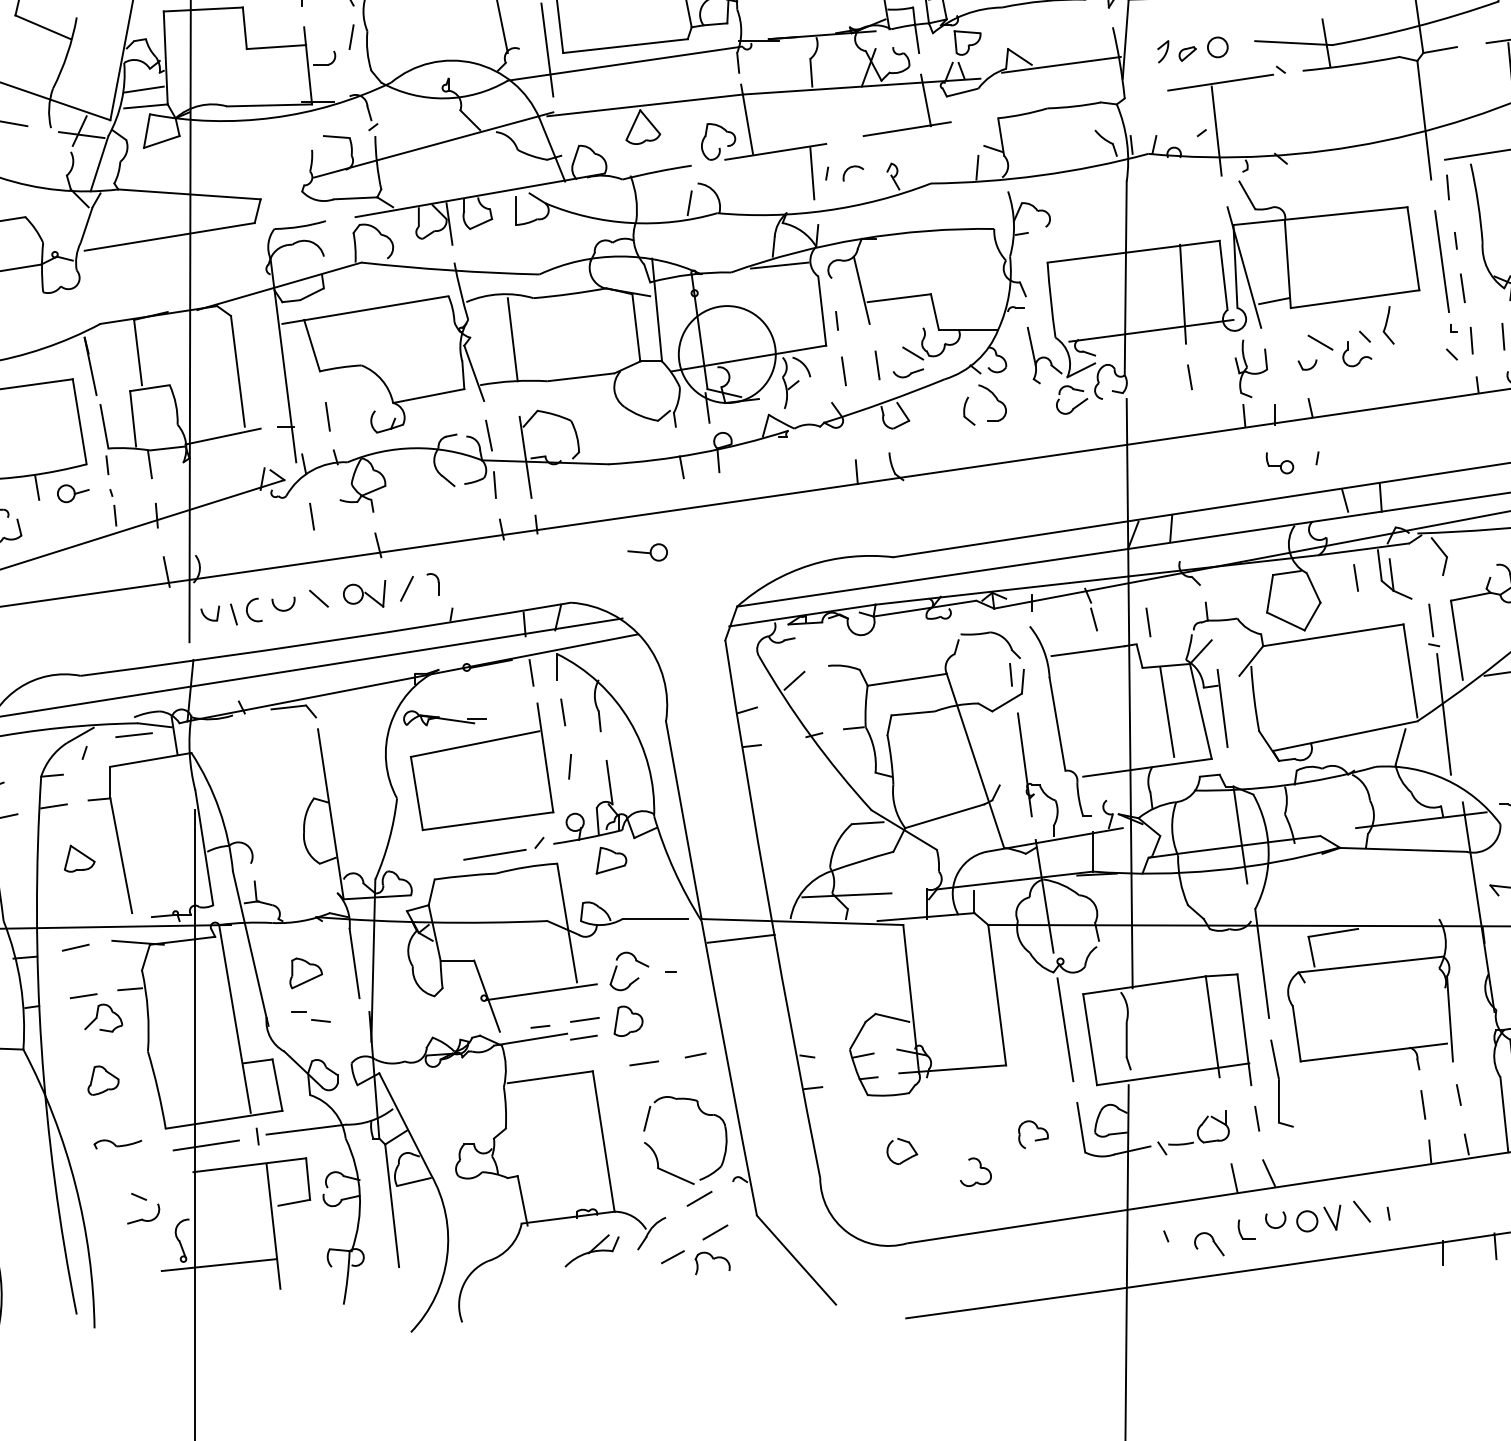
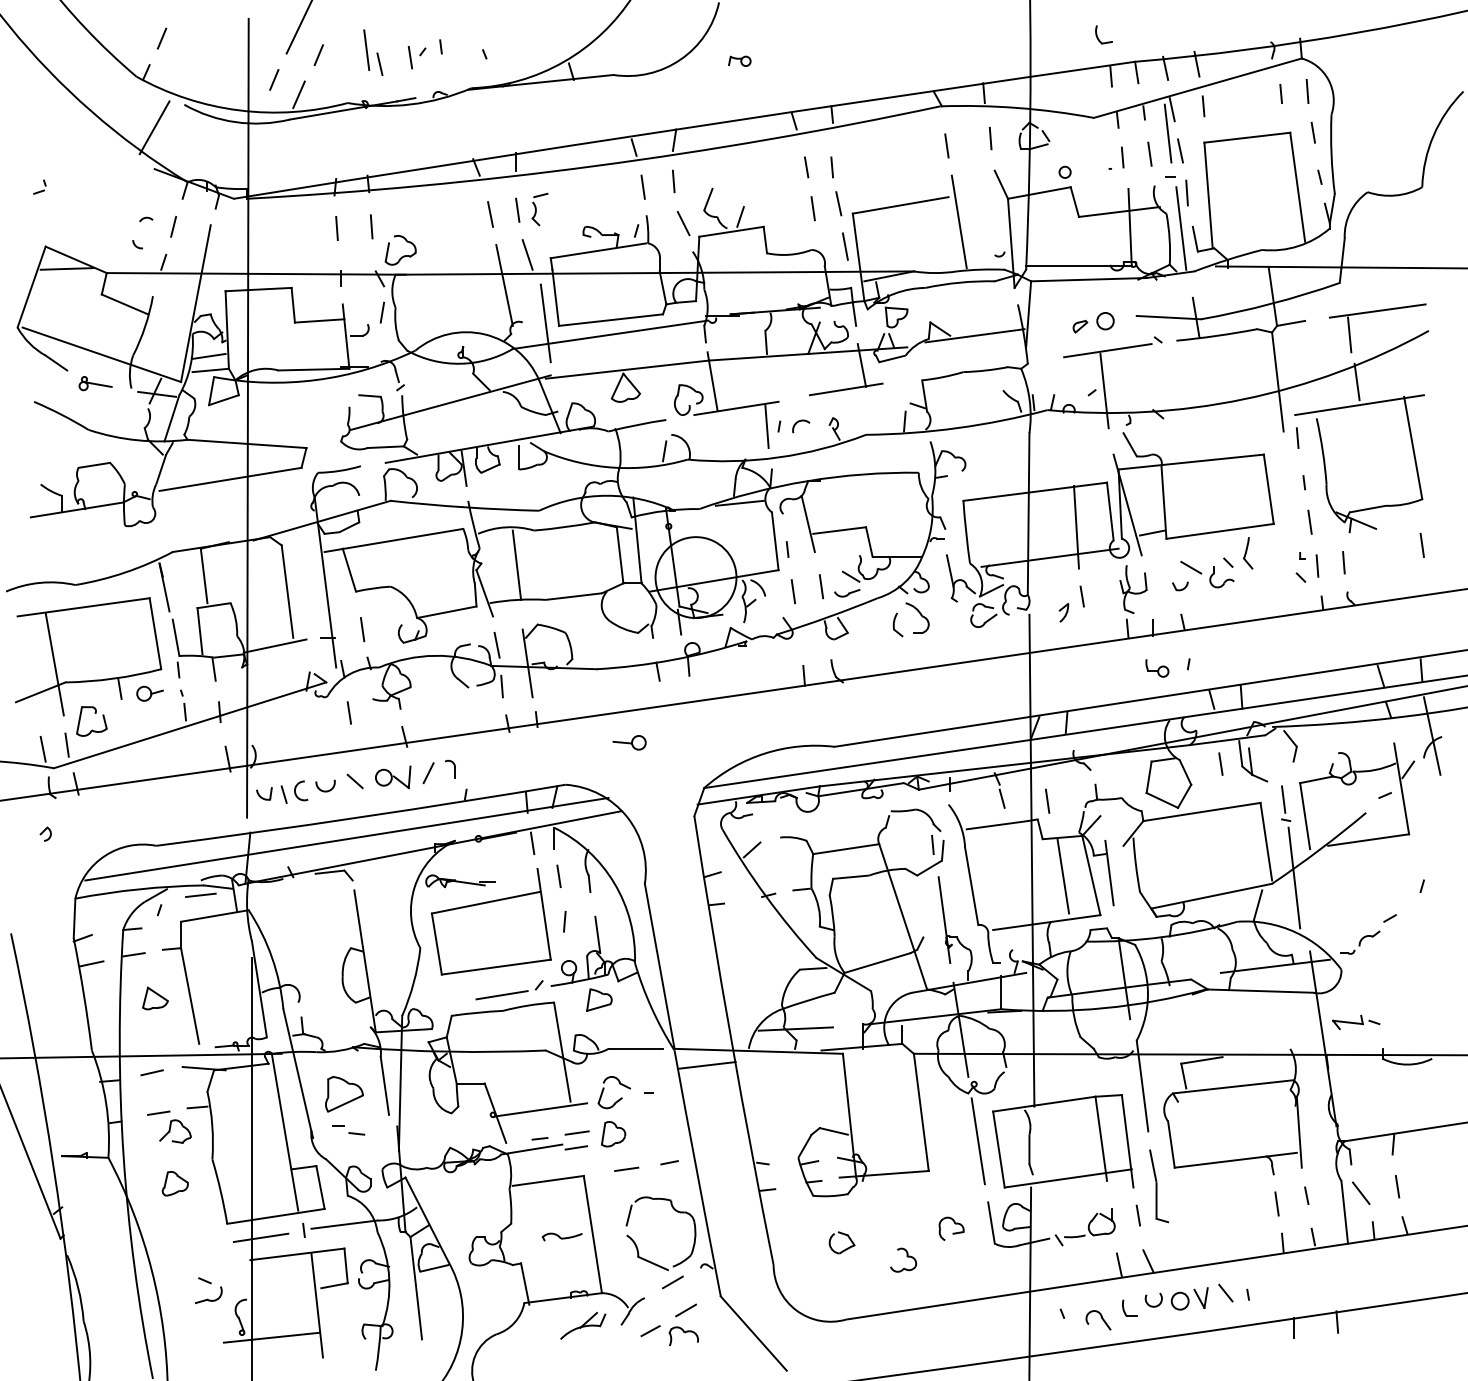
part: (1162, 51) -> (1063, 612), moved
line: (1441, 260) -> (1292, 499), removed
part: (306, 972) -> (344, 1093), size x1.4
part: (116, 1143) -> (561, 1236), moved

